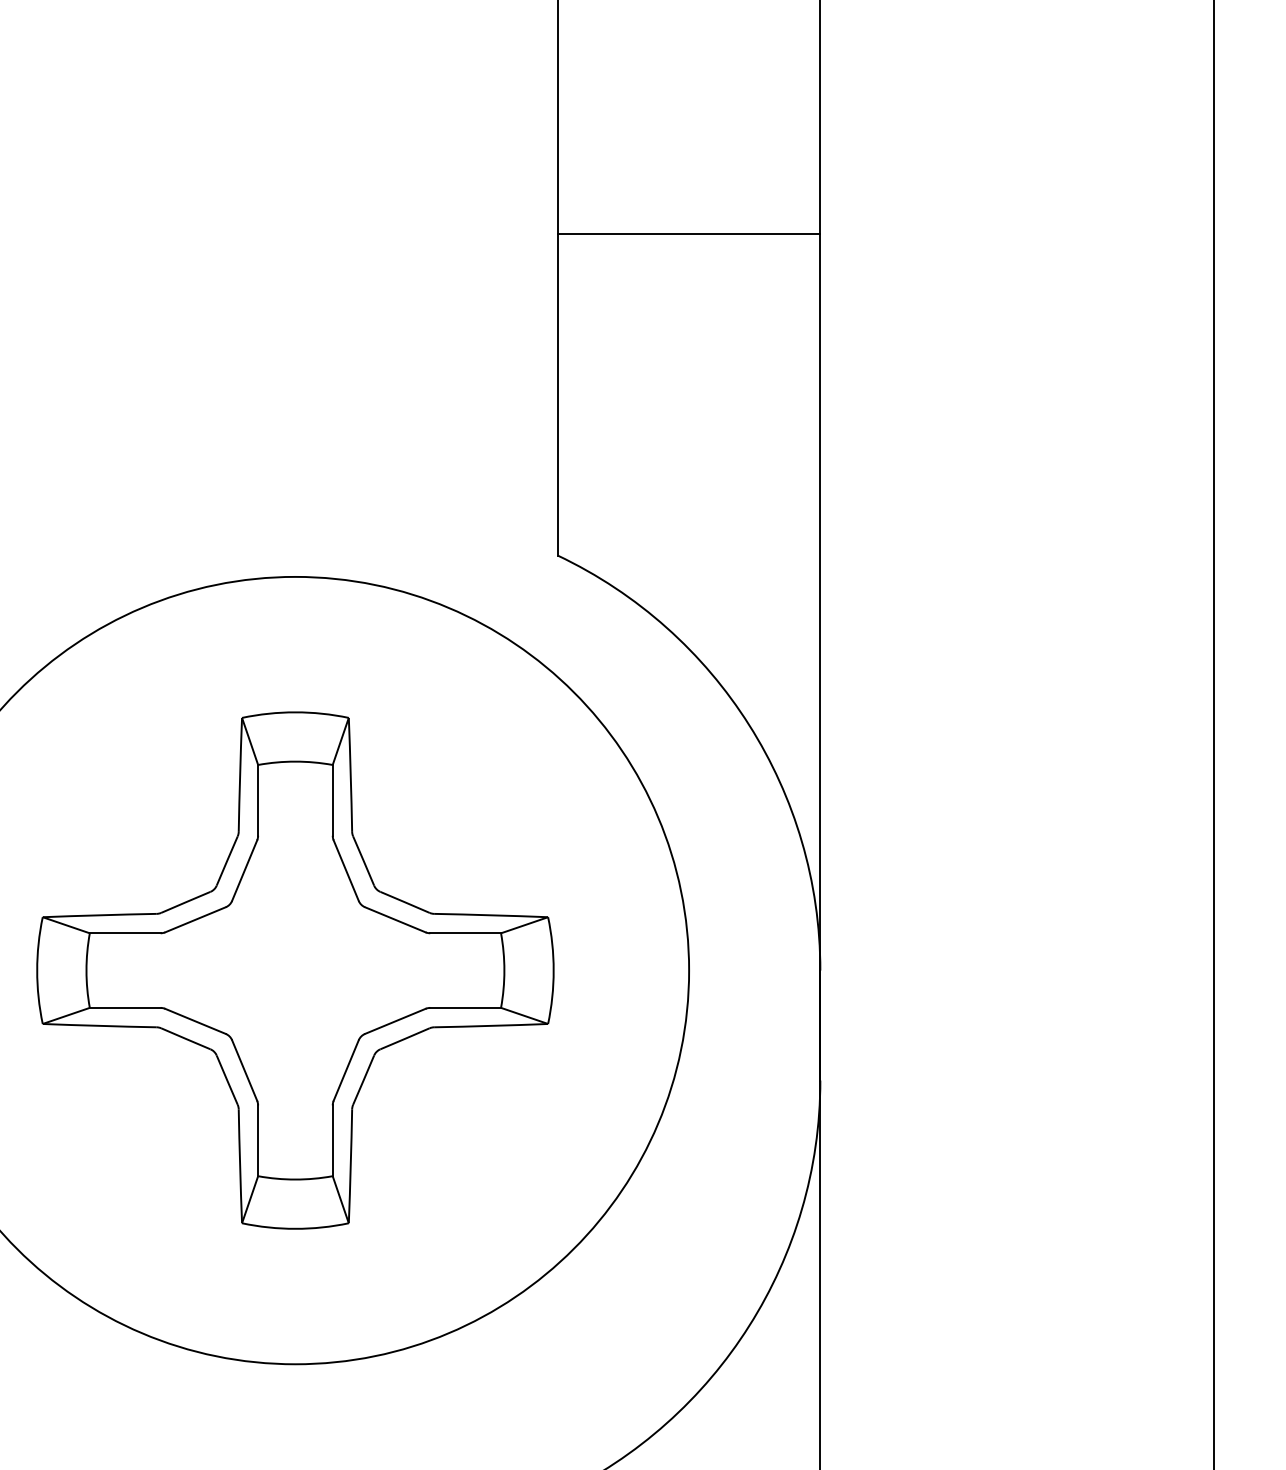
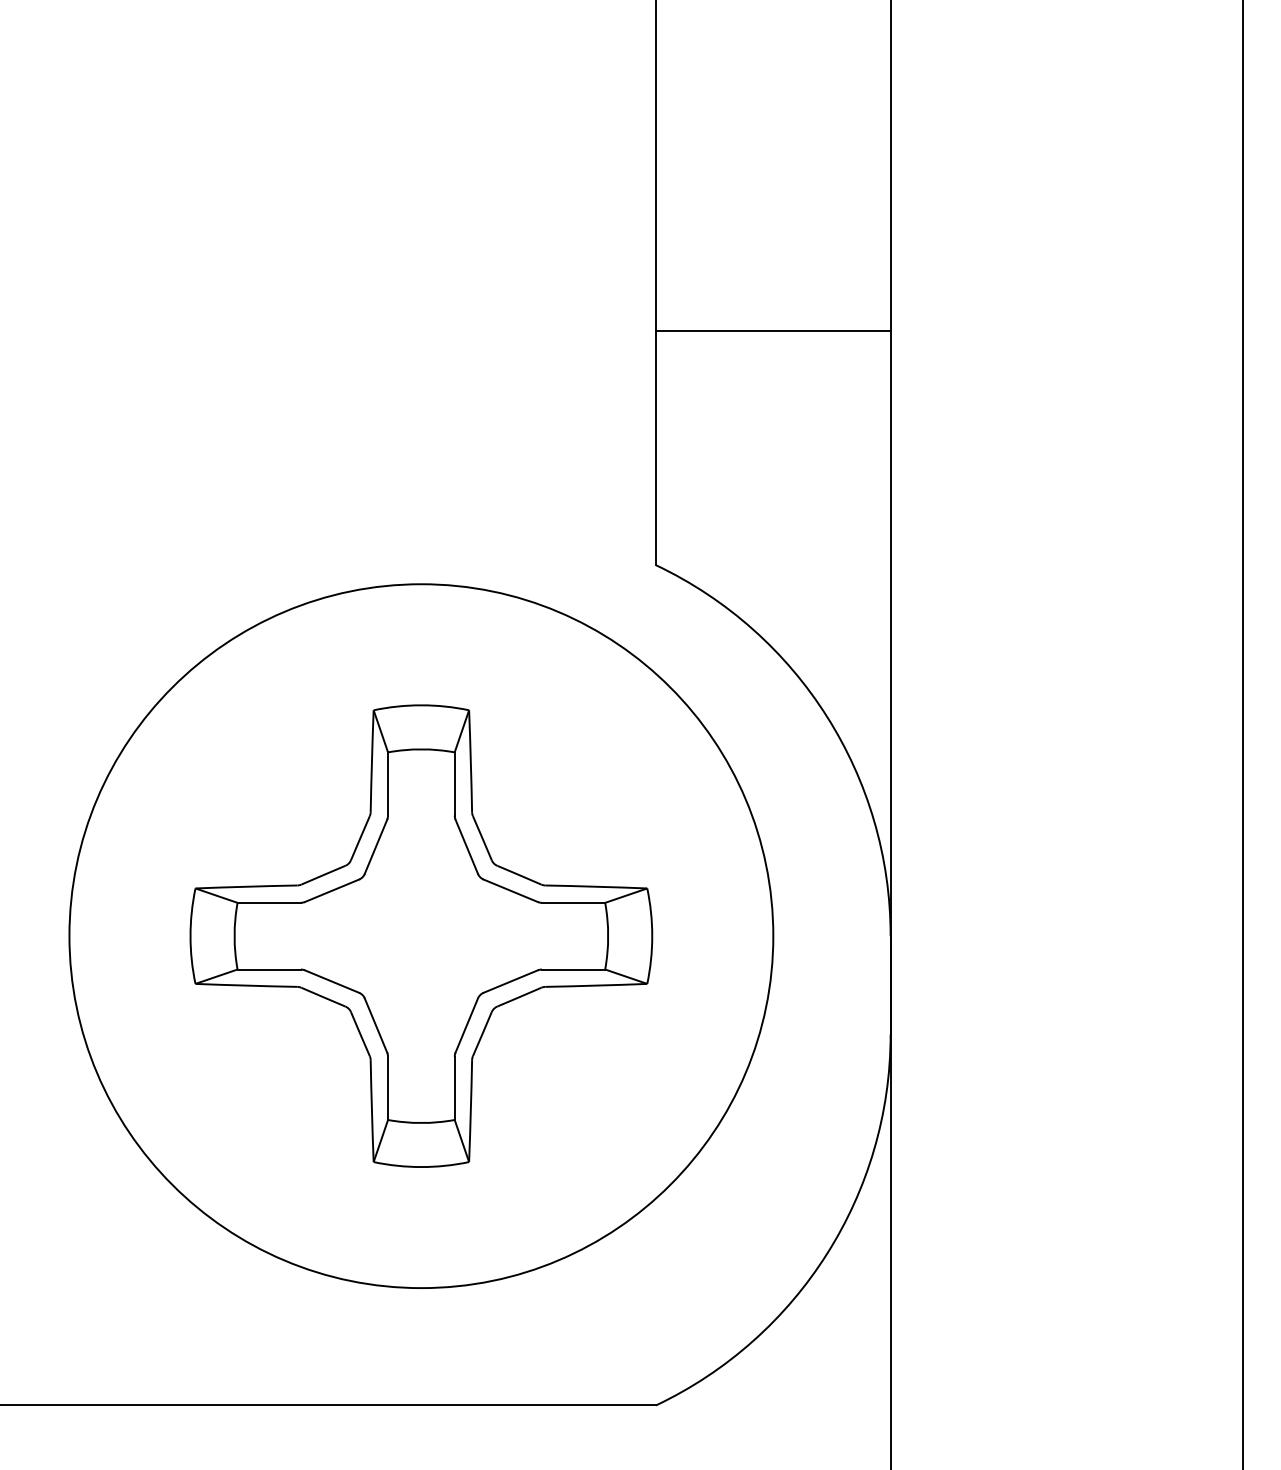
line: (689, 233) -> (773, 330), moved

